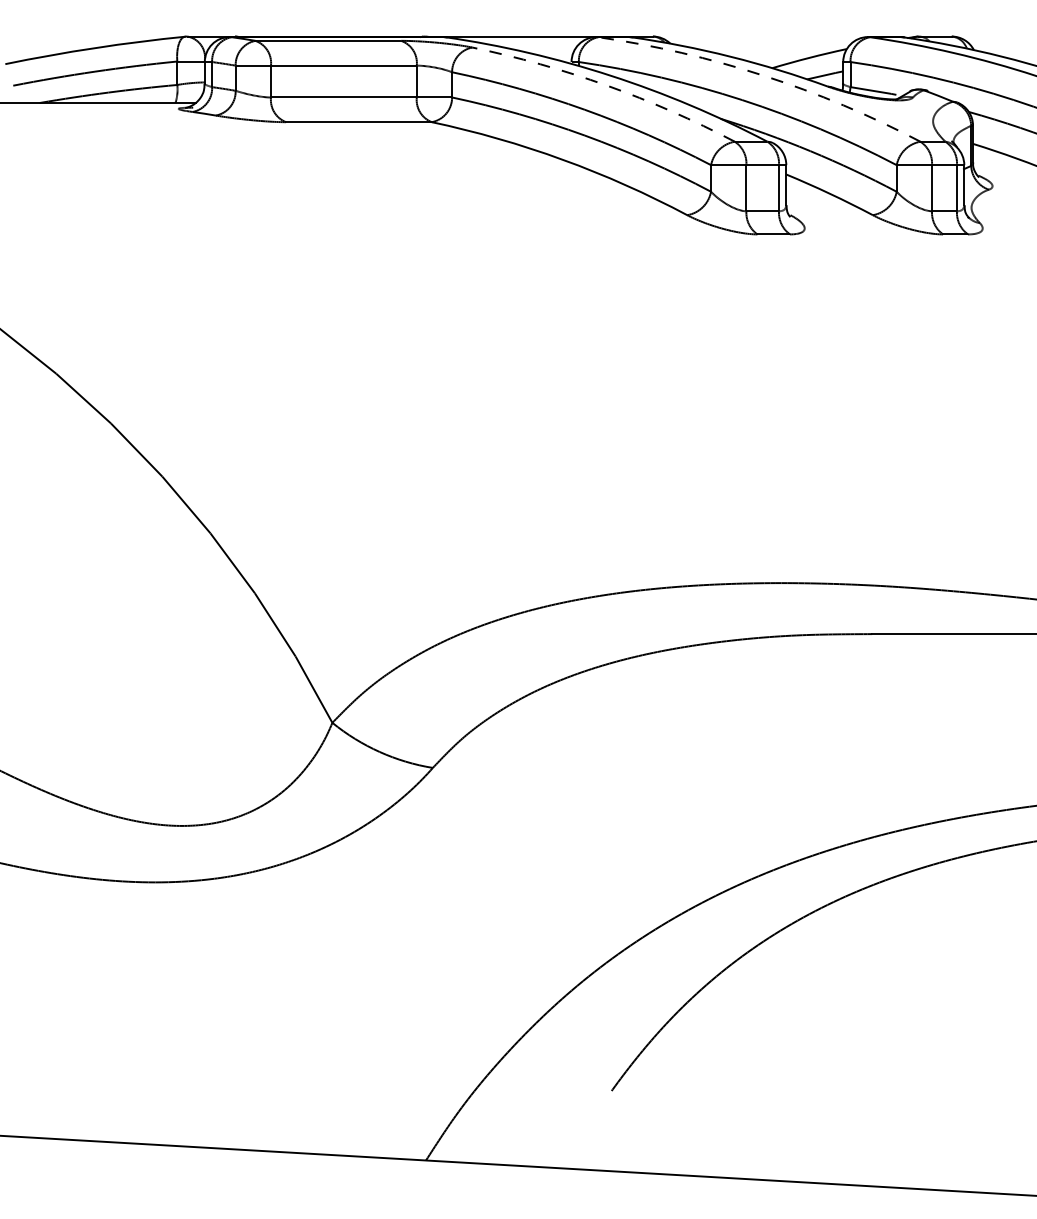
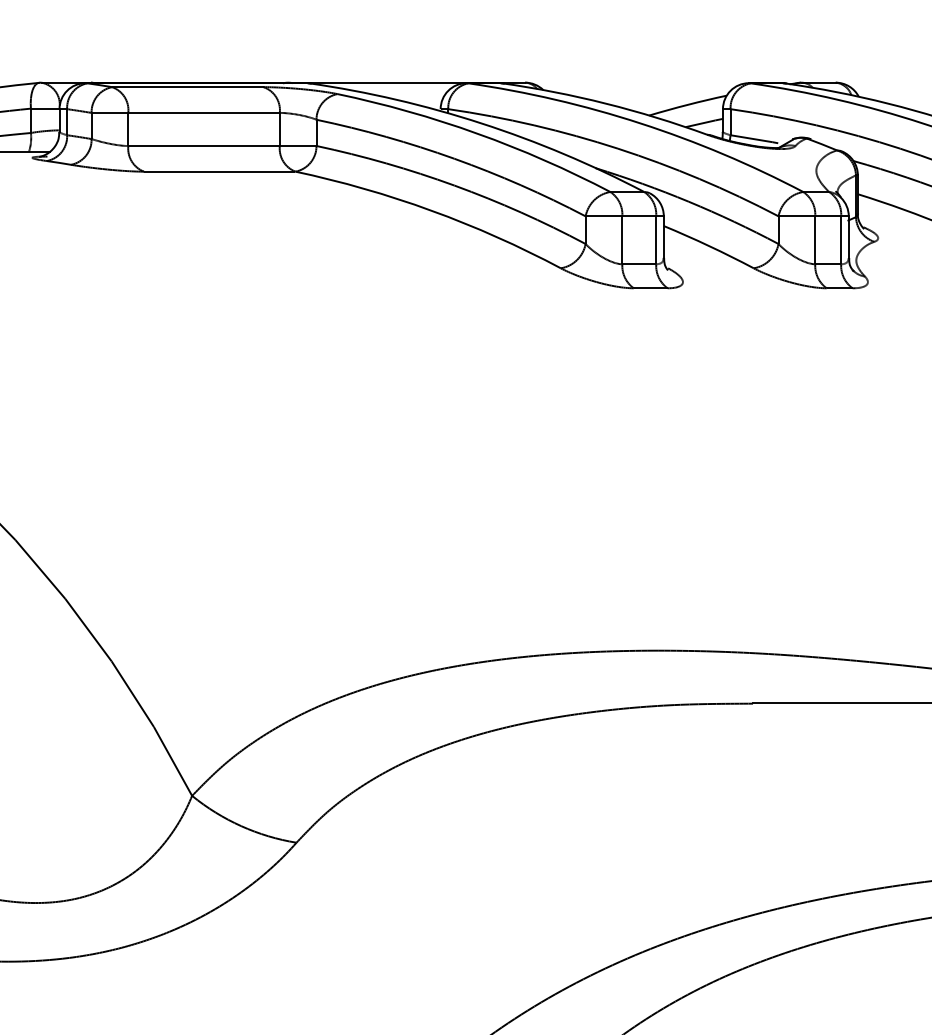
arc: (763, 75) -> (640, 123), dashed -> solid
arc: (606, 85) -> (476, 133), dashed -> solid

